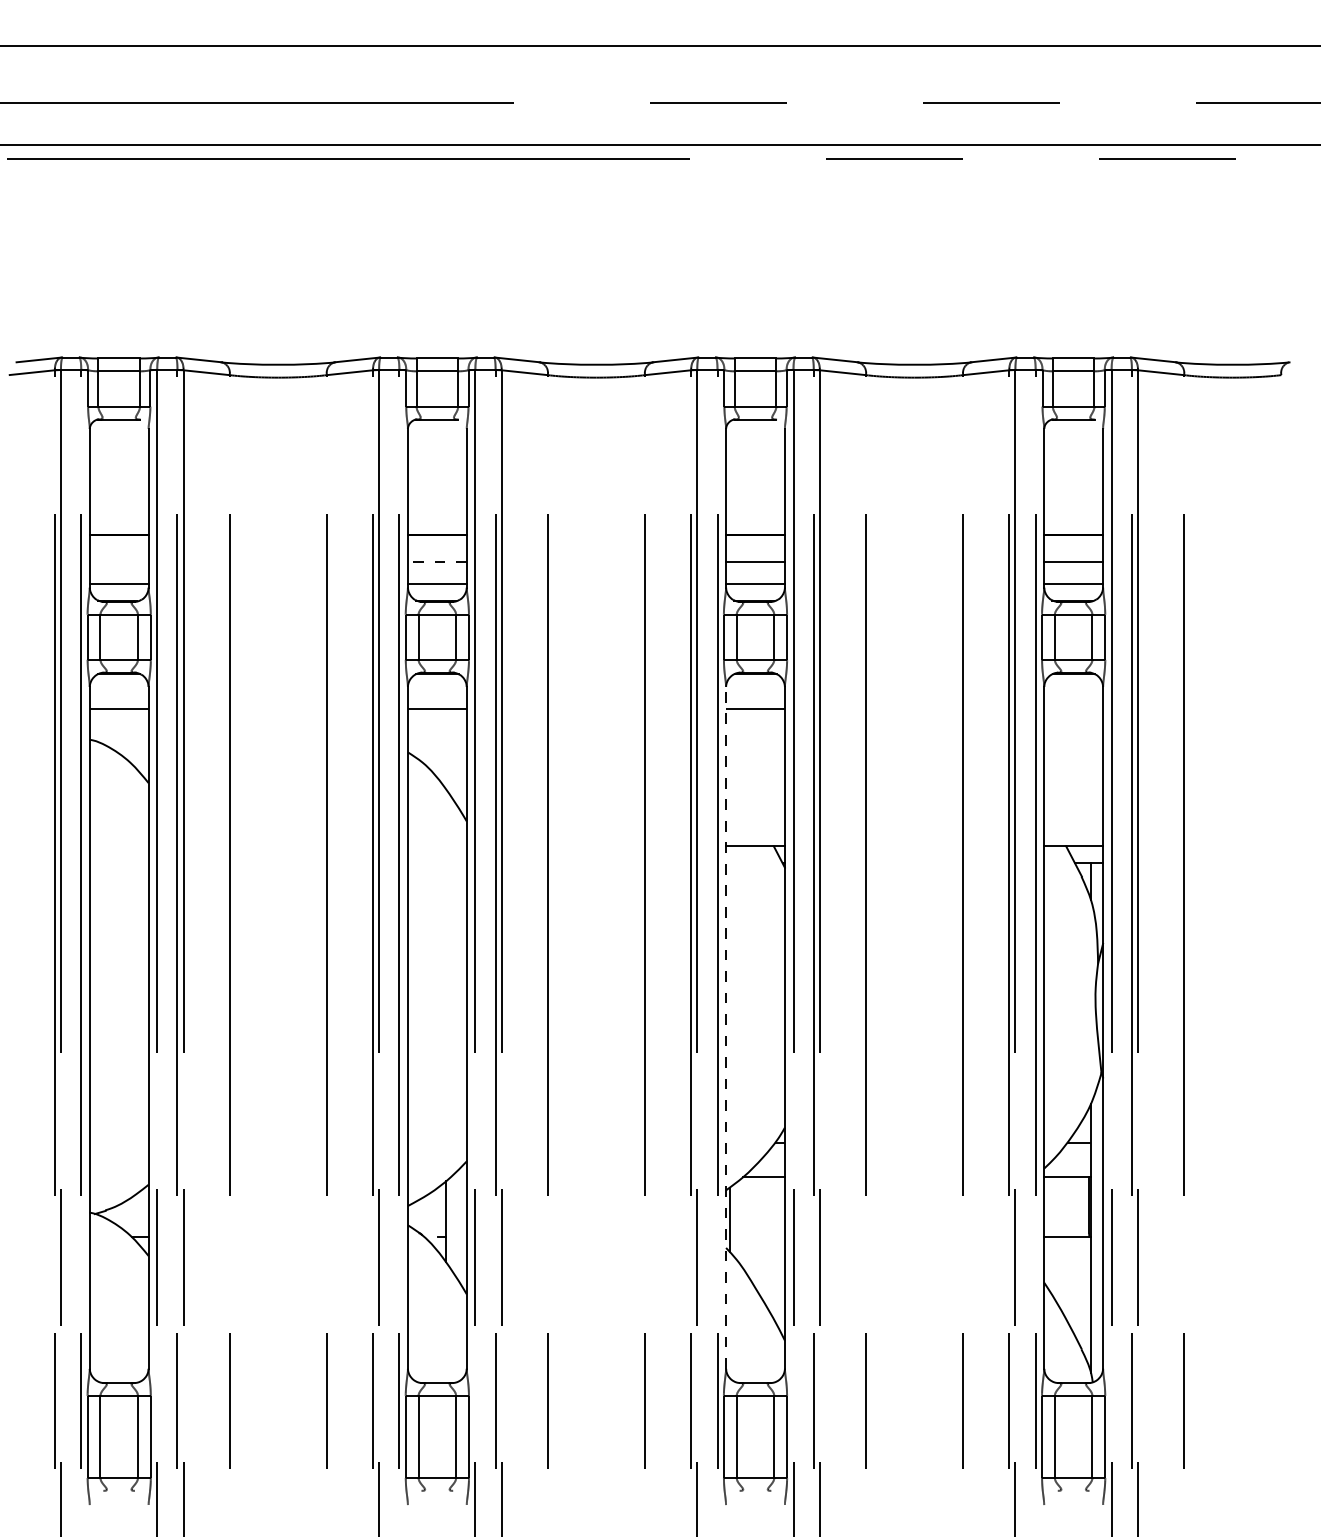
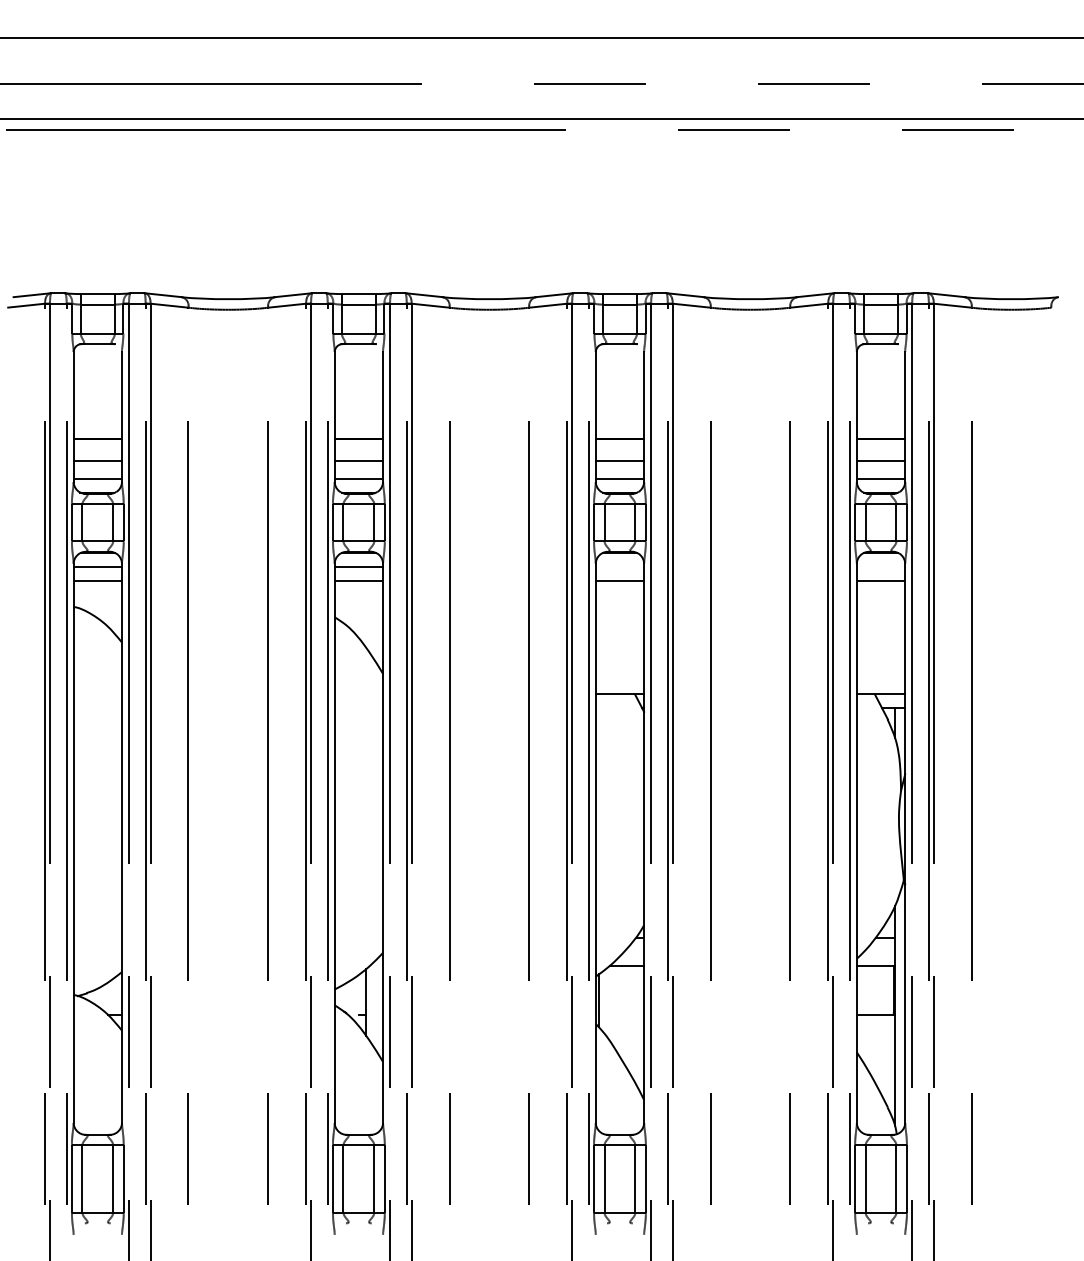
line: (118, 561) -> (97, 460), added
line: (436, 561) -> (358, 460), dashed -> solid
line: (118, 691) -> (97, 567), added
line: (436, 691) -> (358, 567), added
line: (1073, 708) -> (880, 581), added
line: (726, 1027) -> (596, 843), dashed -> solid

